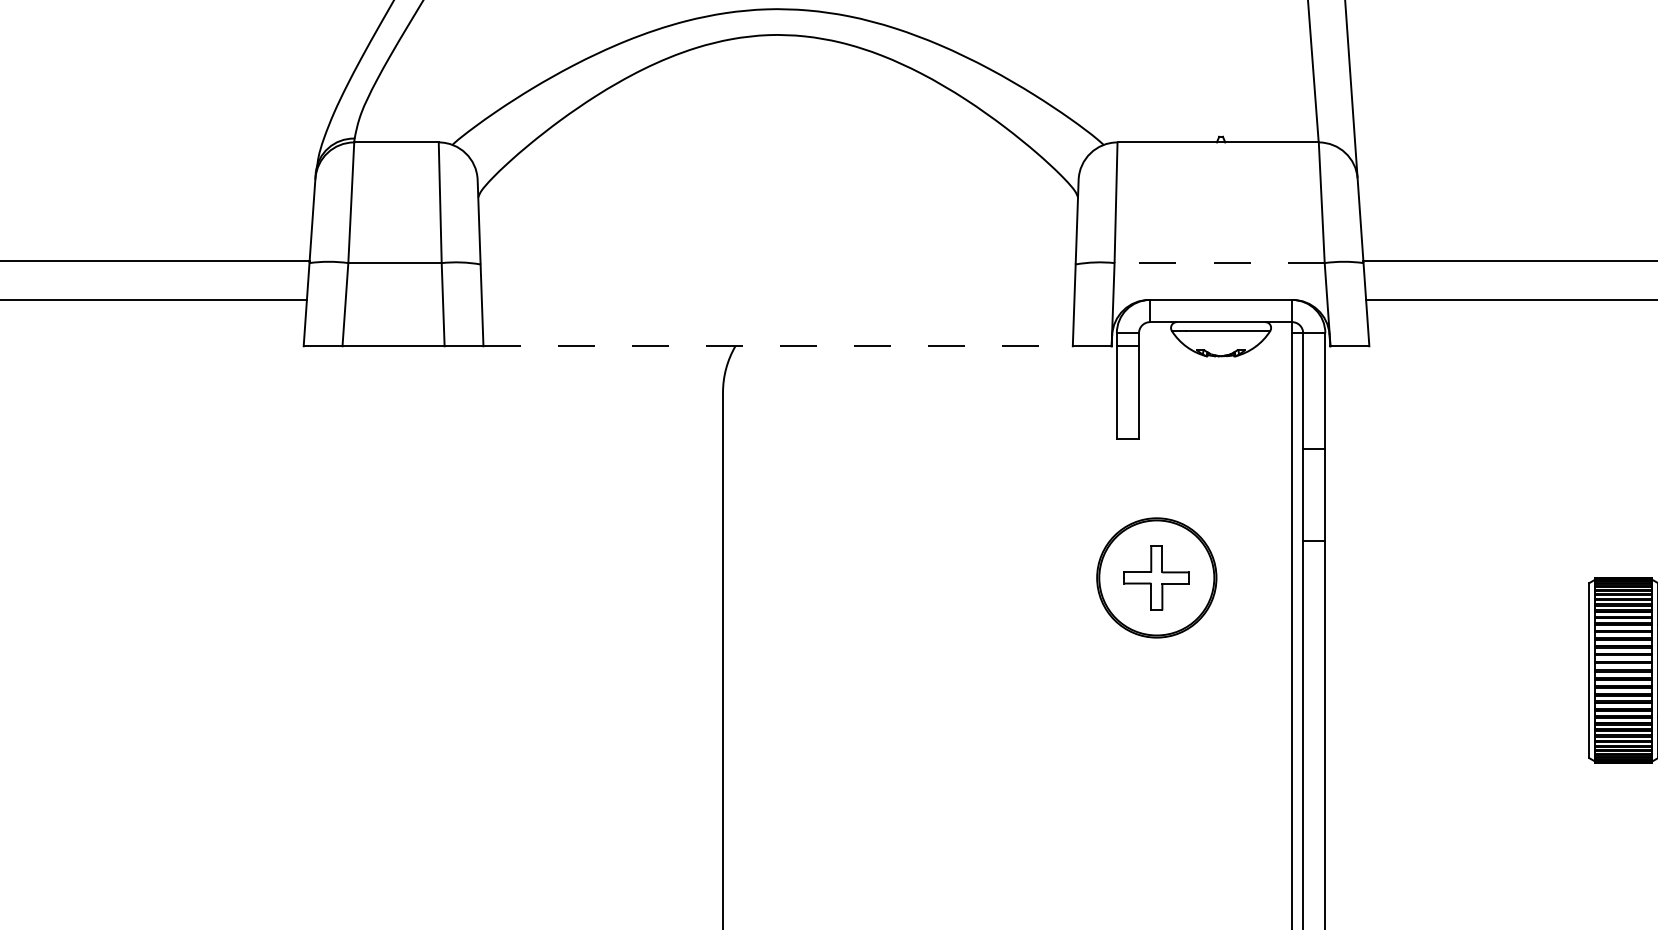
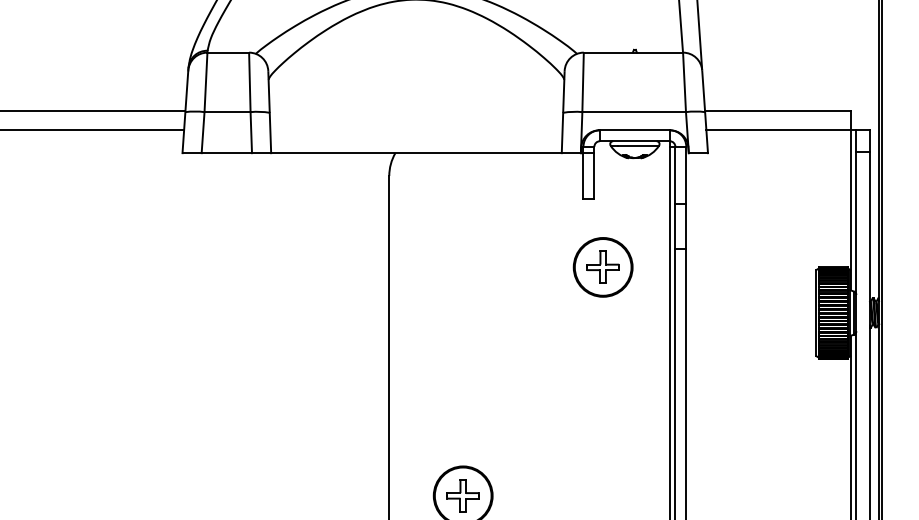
line: (1220, 263) -> (634, 112), dashed -> solid
line: (778, 346) -> (416, 153), dashed -> solid

